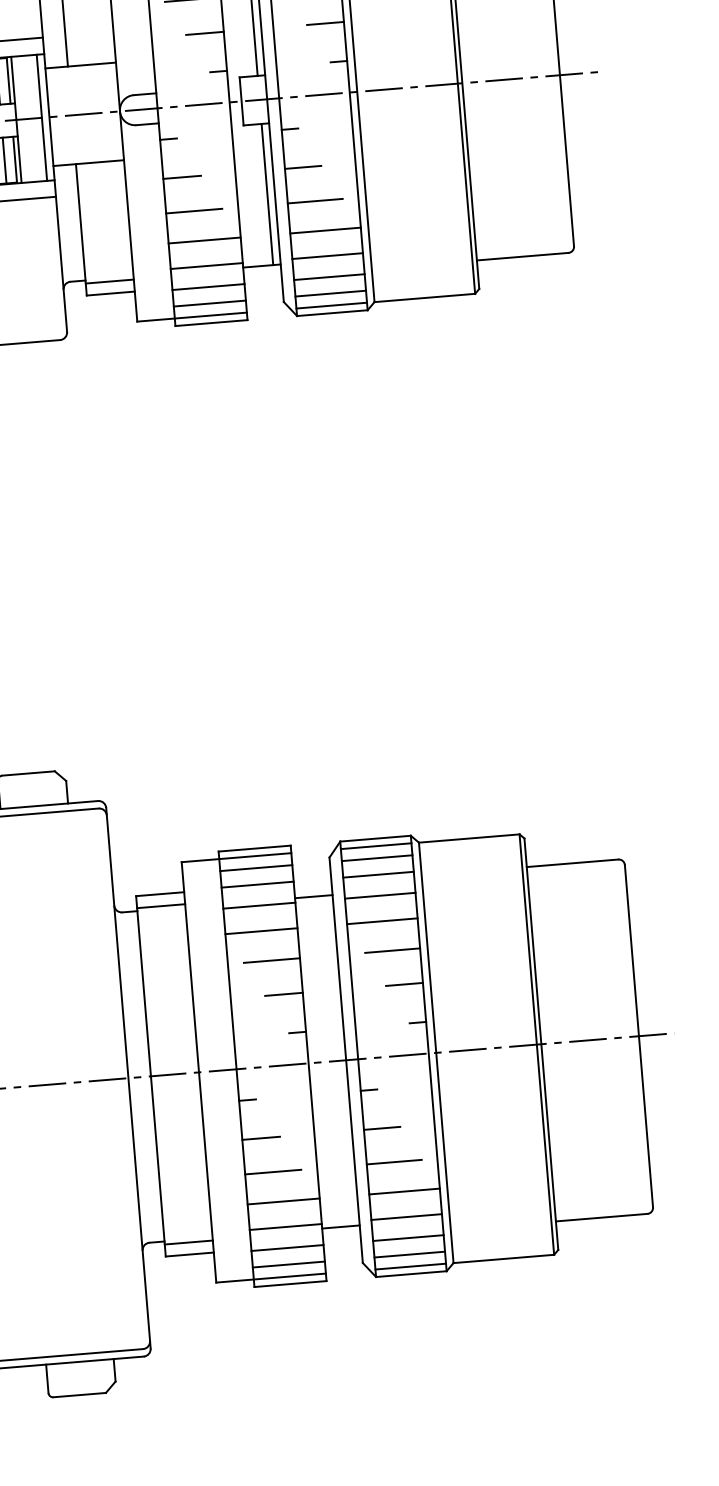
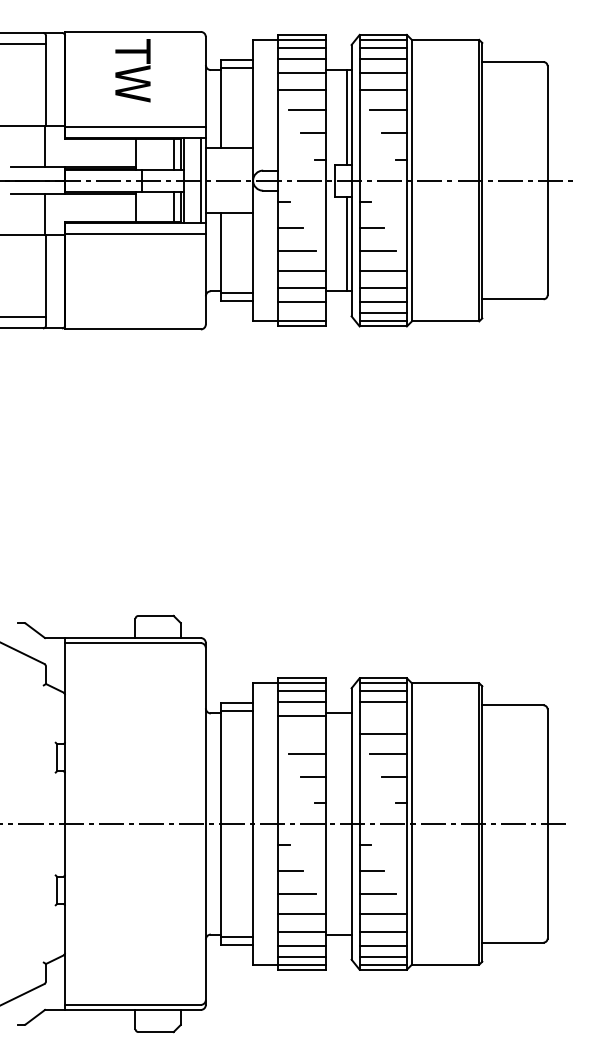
line: (210, 303) -> (302, 313), removed
line: (379, 895) -> (382, 716), removed
line: (261, 931) -> (302, 733), removed

